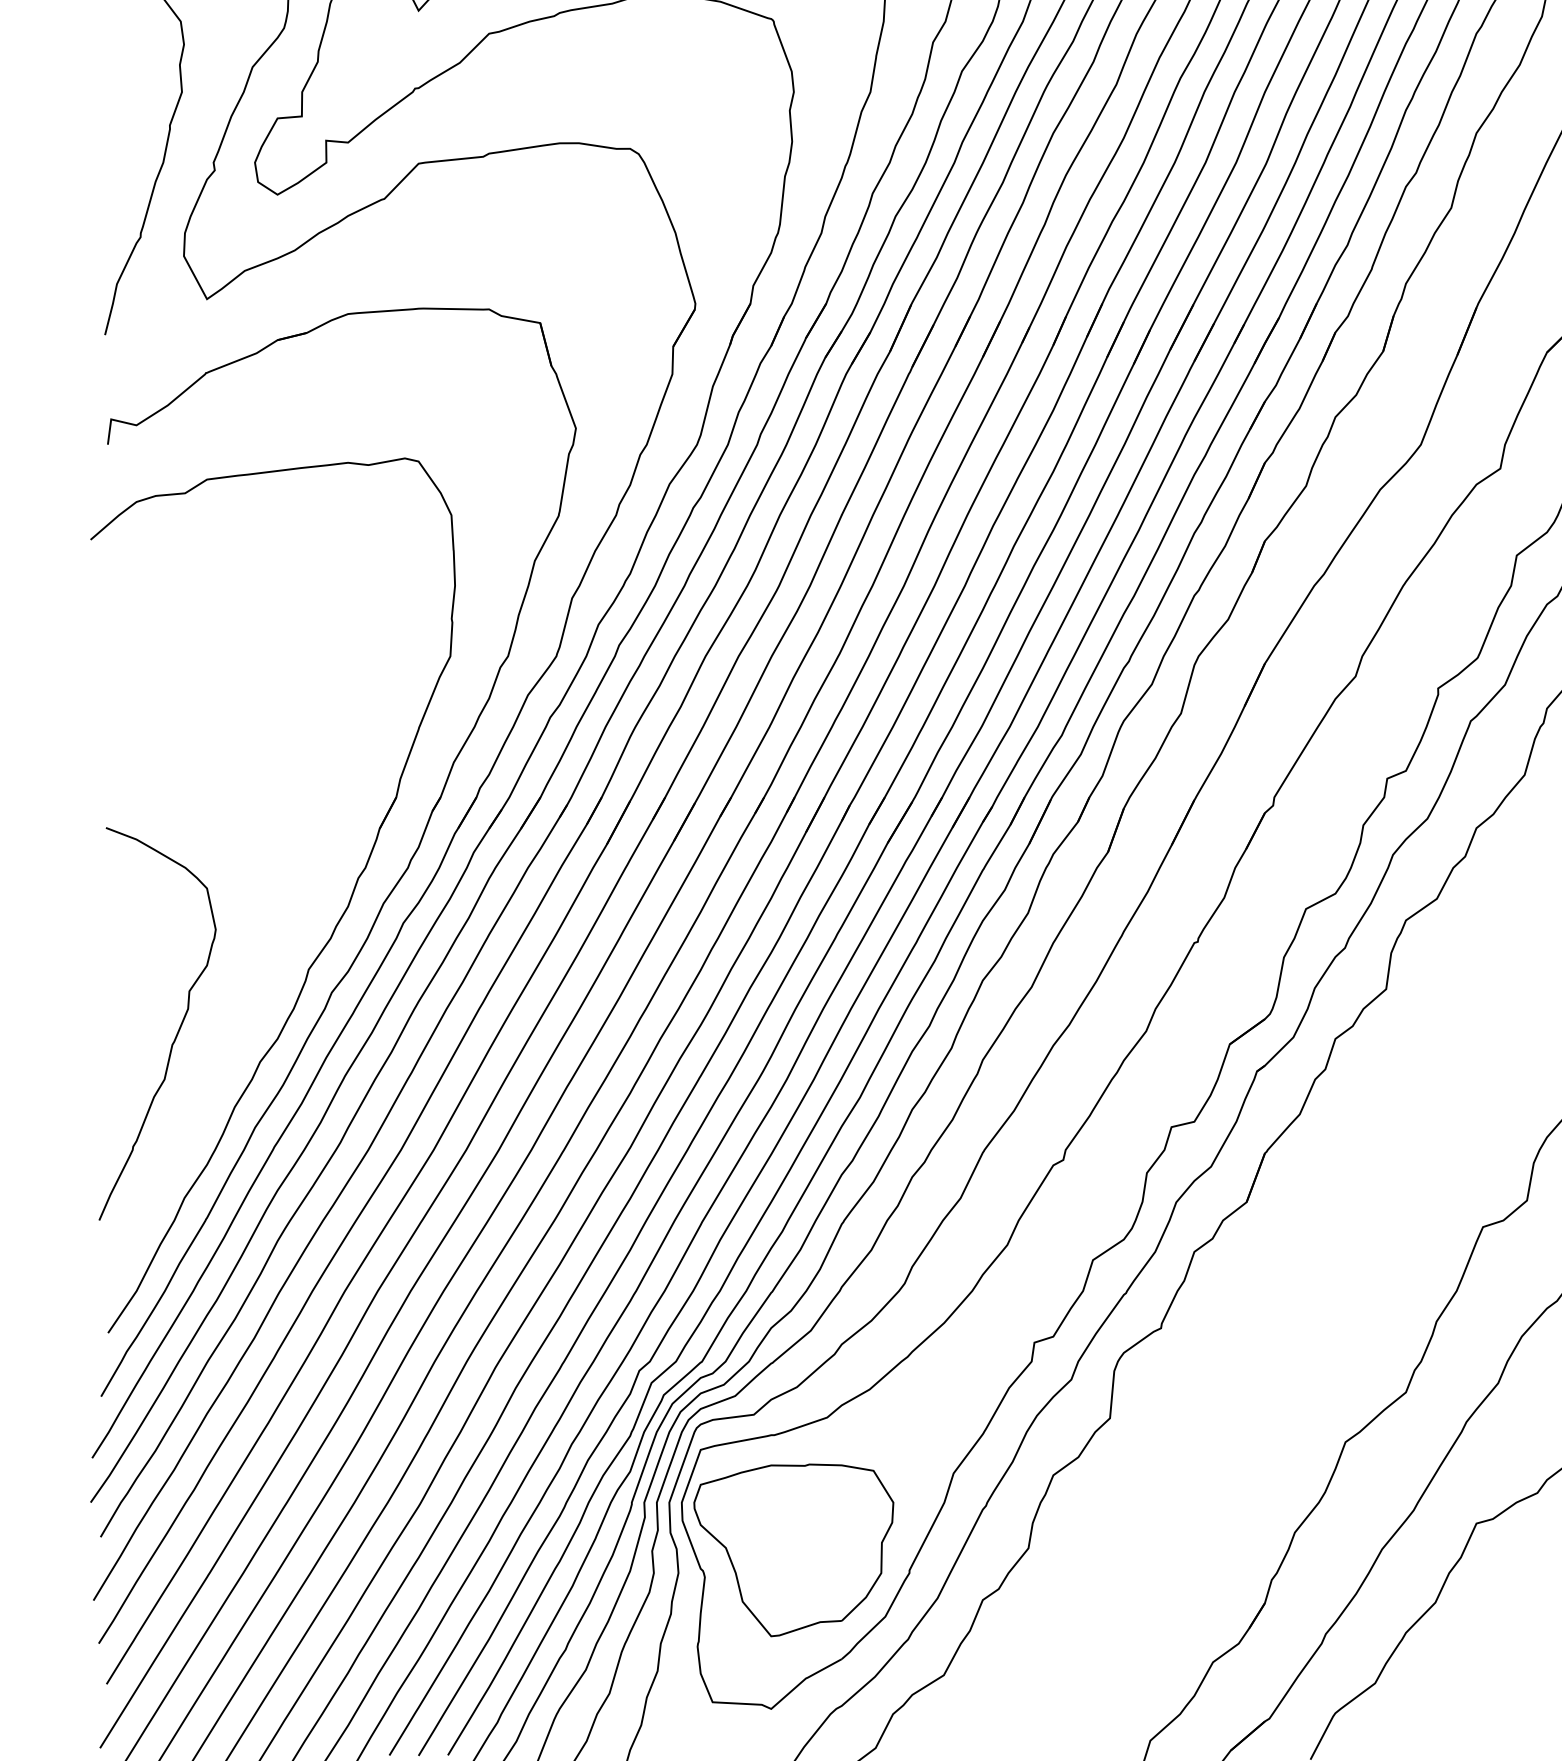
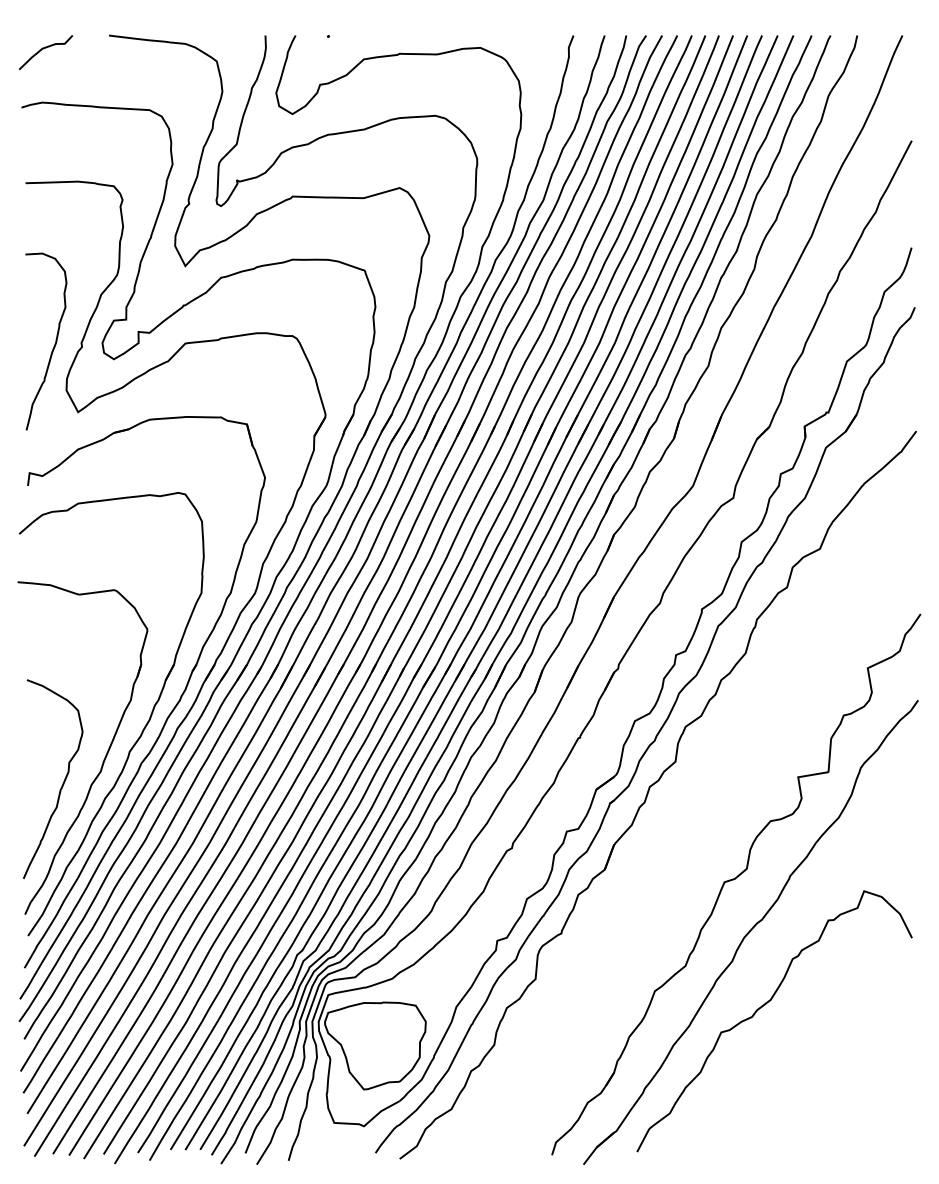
part: (260, 974) -> (105, 754), added

